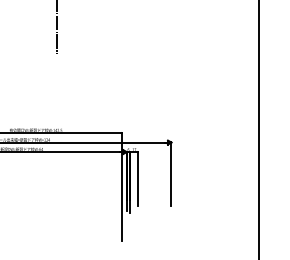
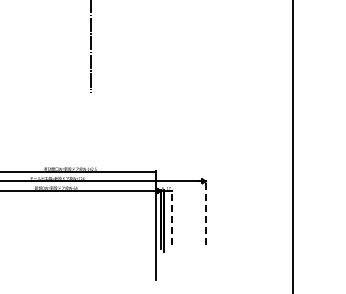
line: (171, 173) -> (205, 212), solid -> dashed
line: (138, 178) -> (172, 217), solid -> dashed

